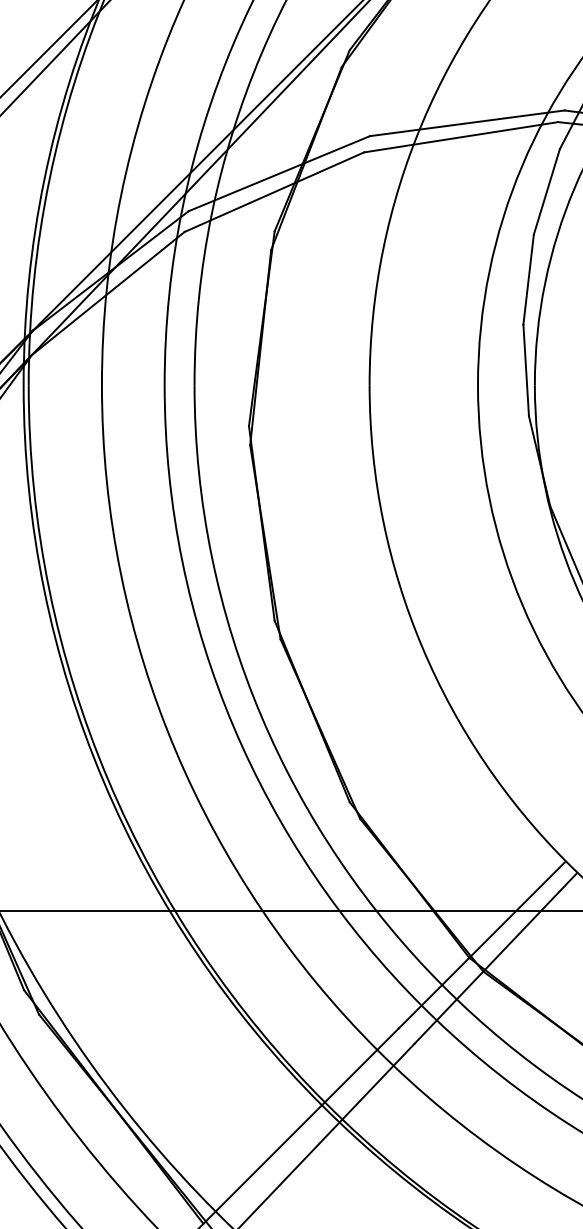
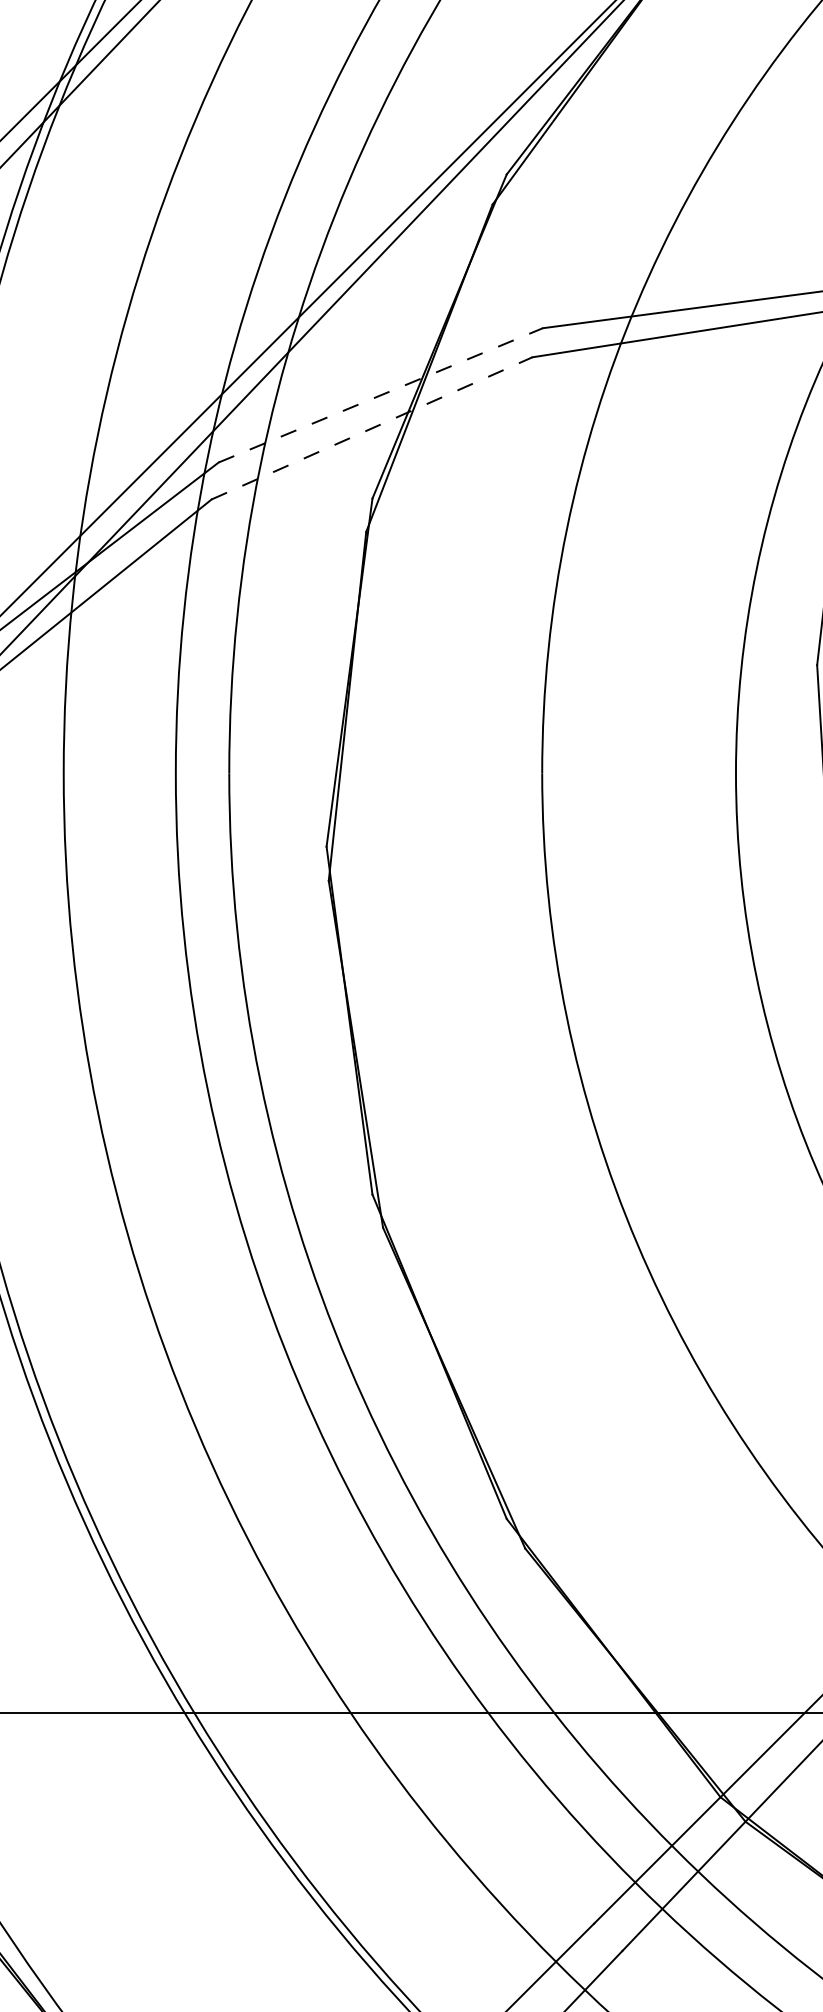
line: (279, 173) -> (381, 394), solid -> dashed
line: (274, 191) -> (372, 427), solid -> dashed

